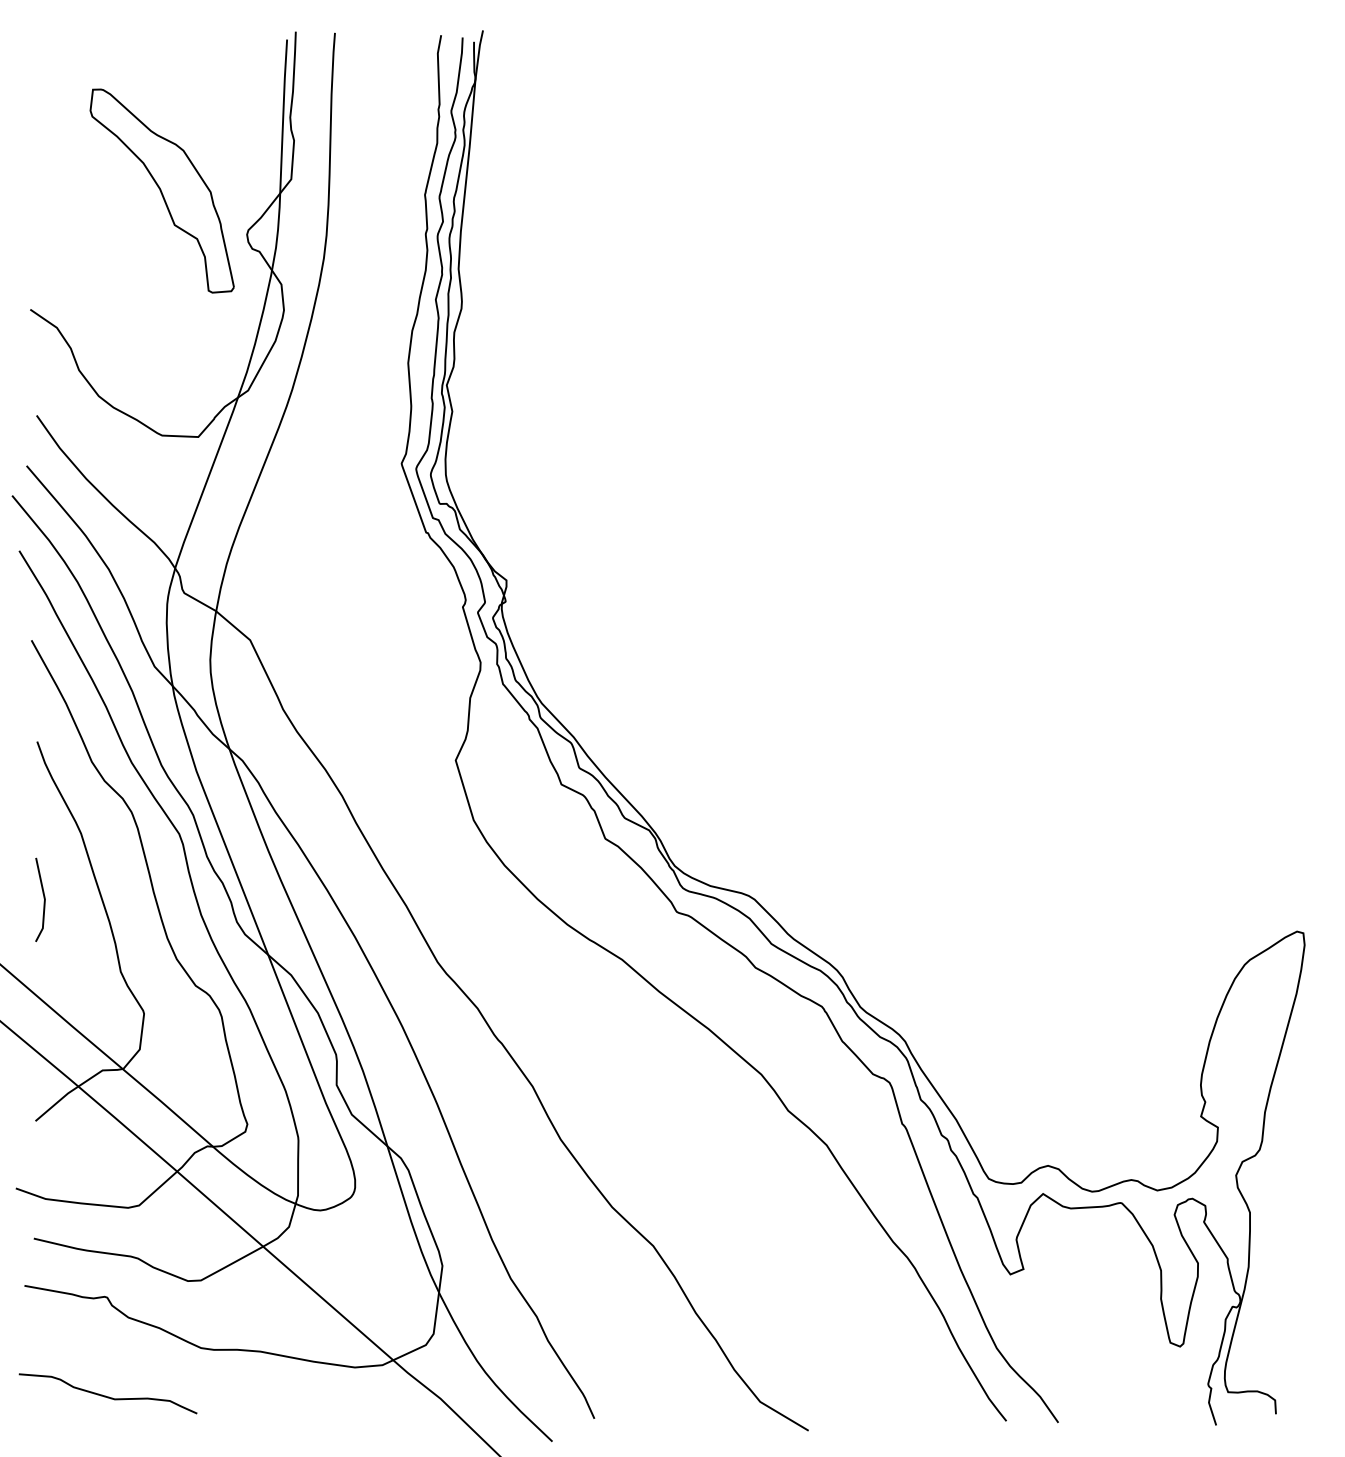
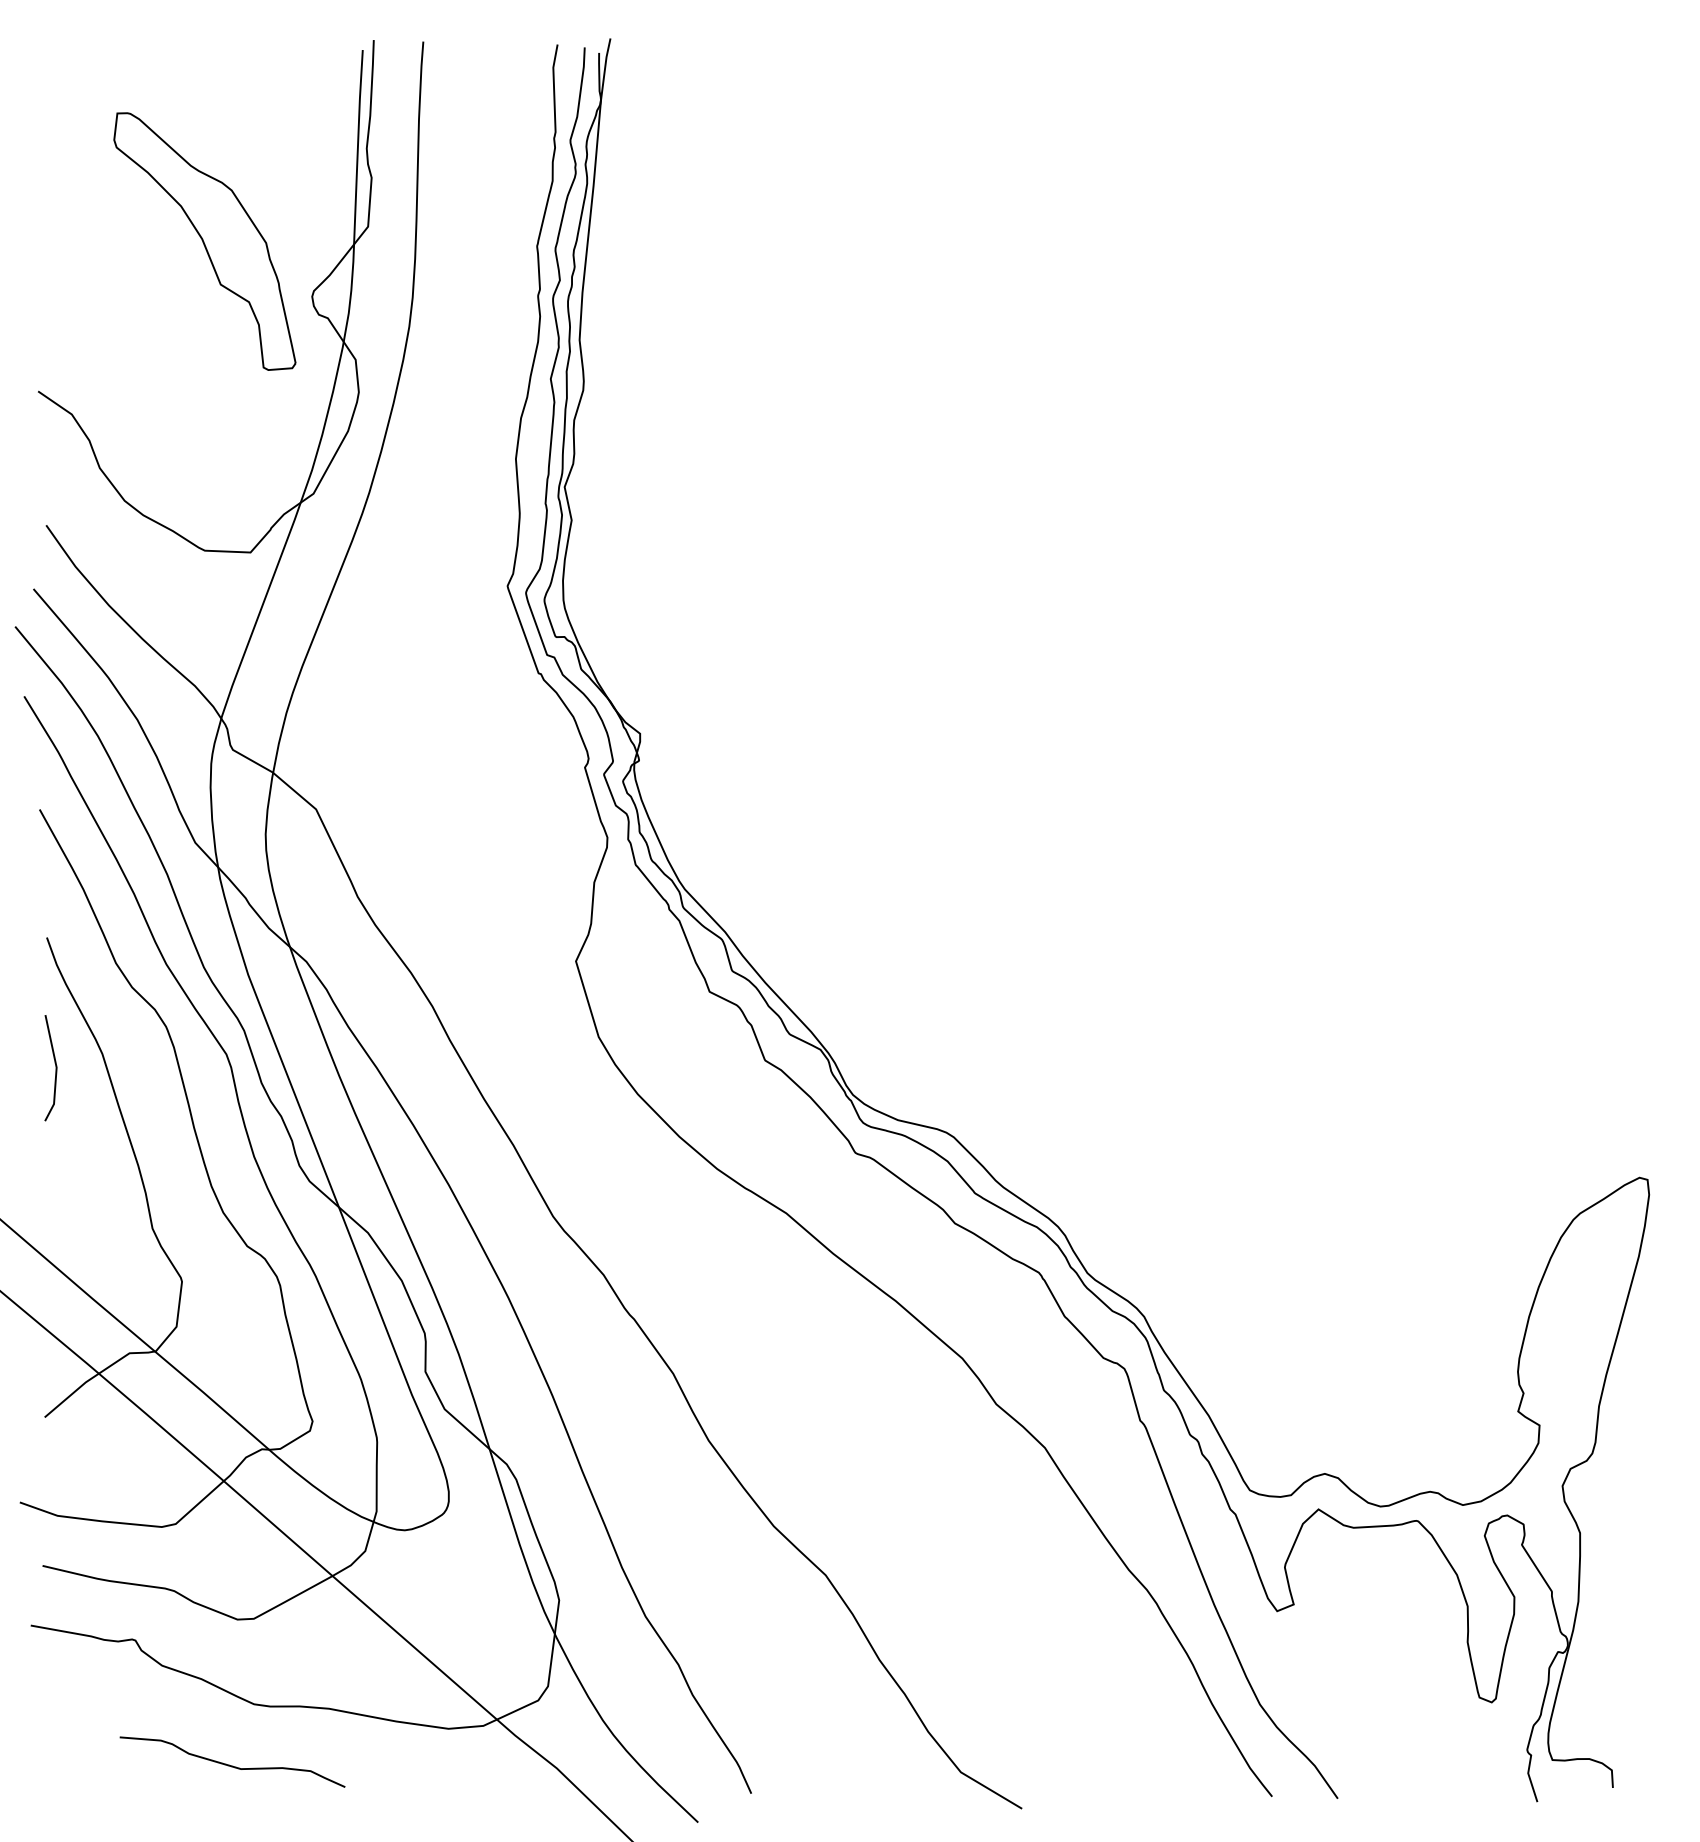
line: (43, 898) -> (54, 1066), moved
curve: (105, 1395) -> (229, 1764), moved

